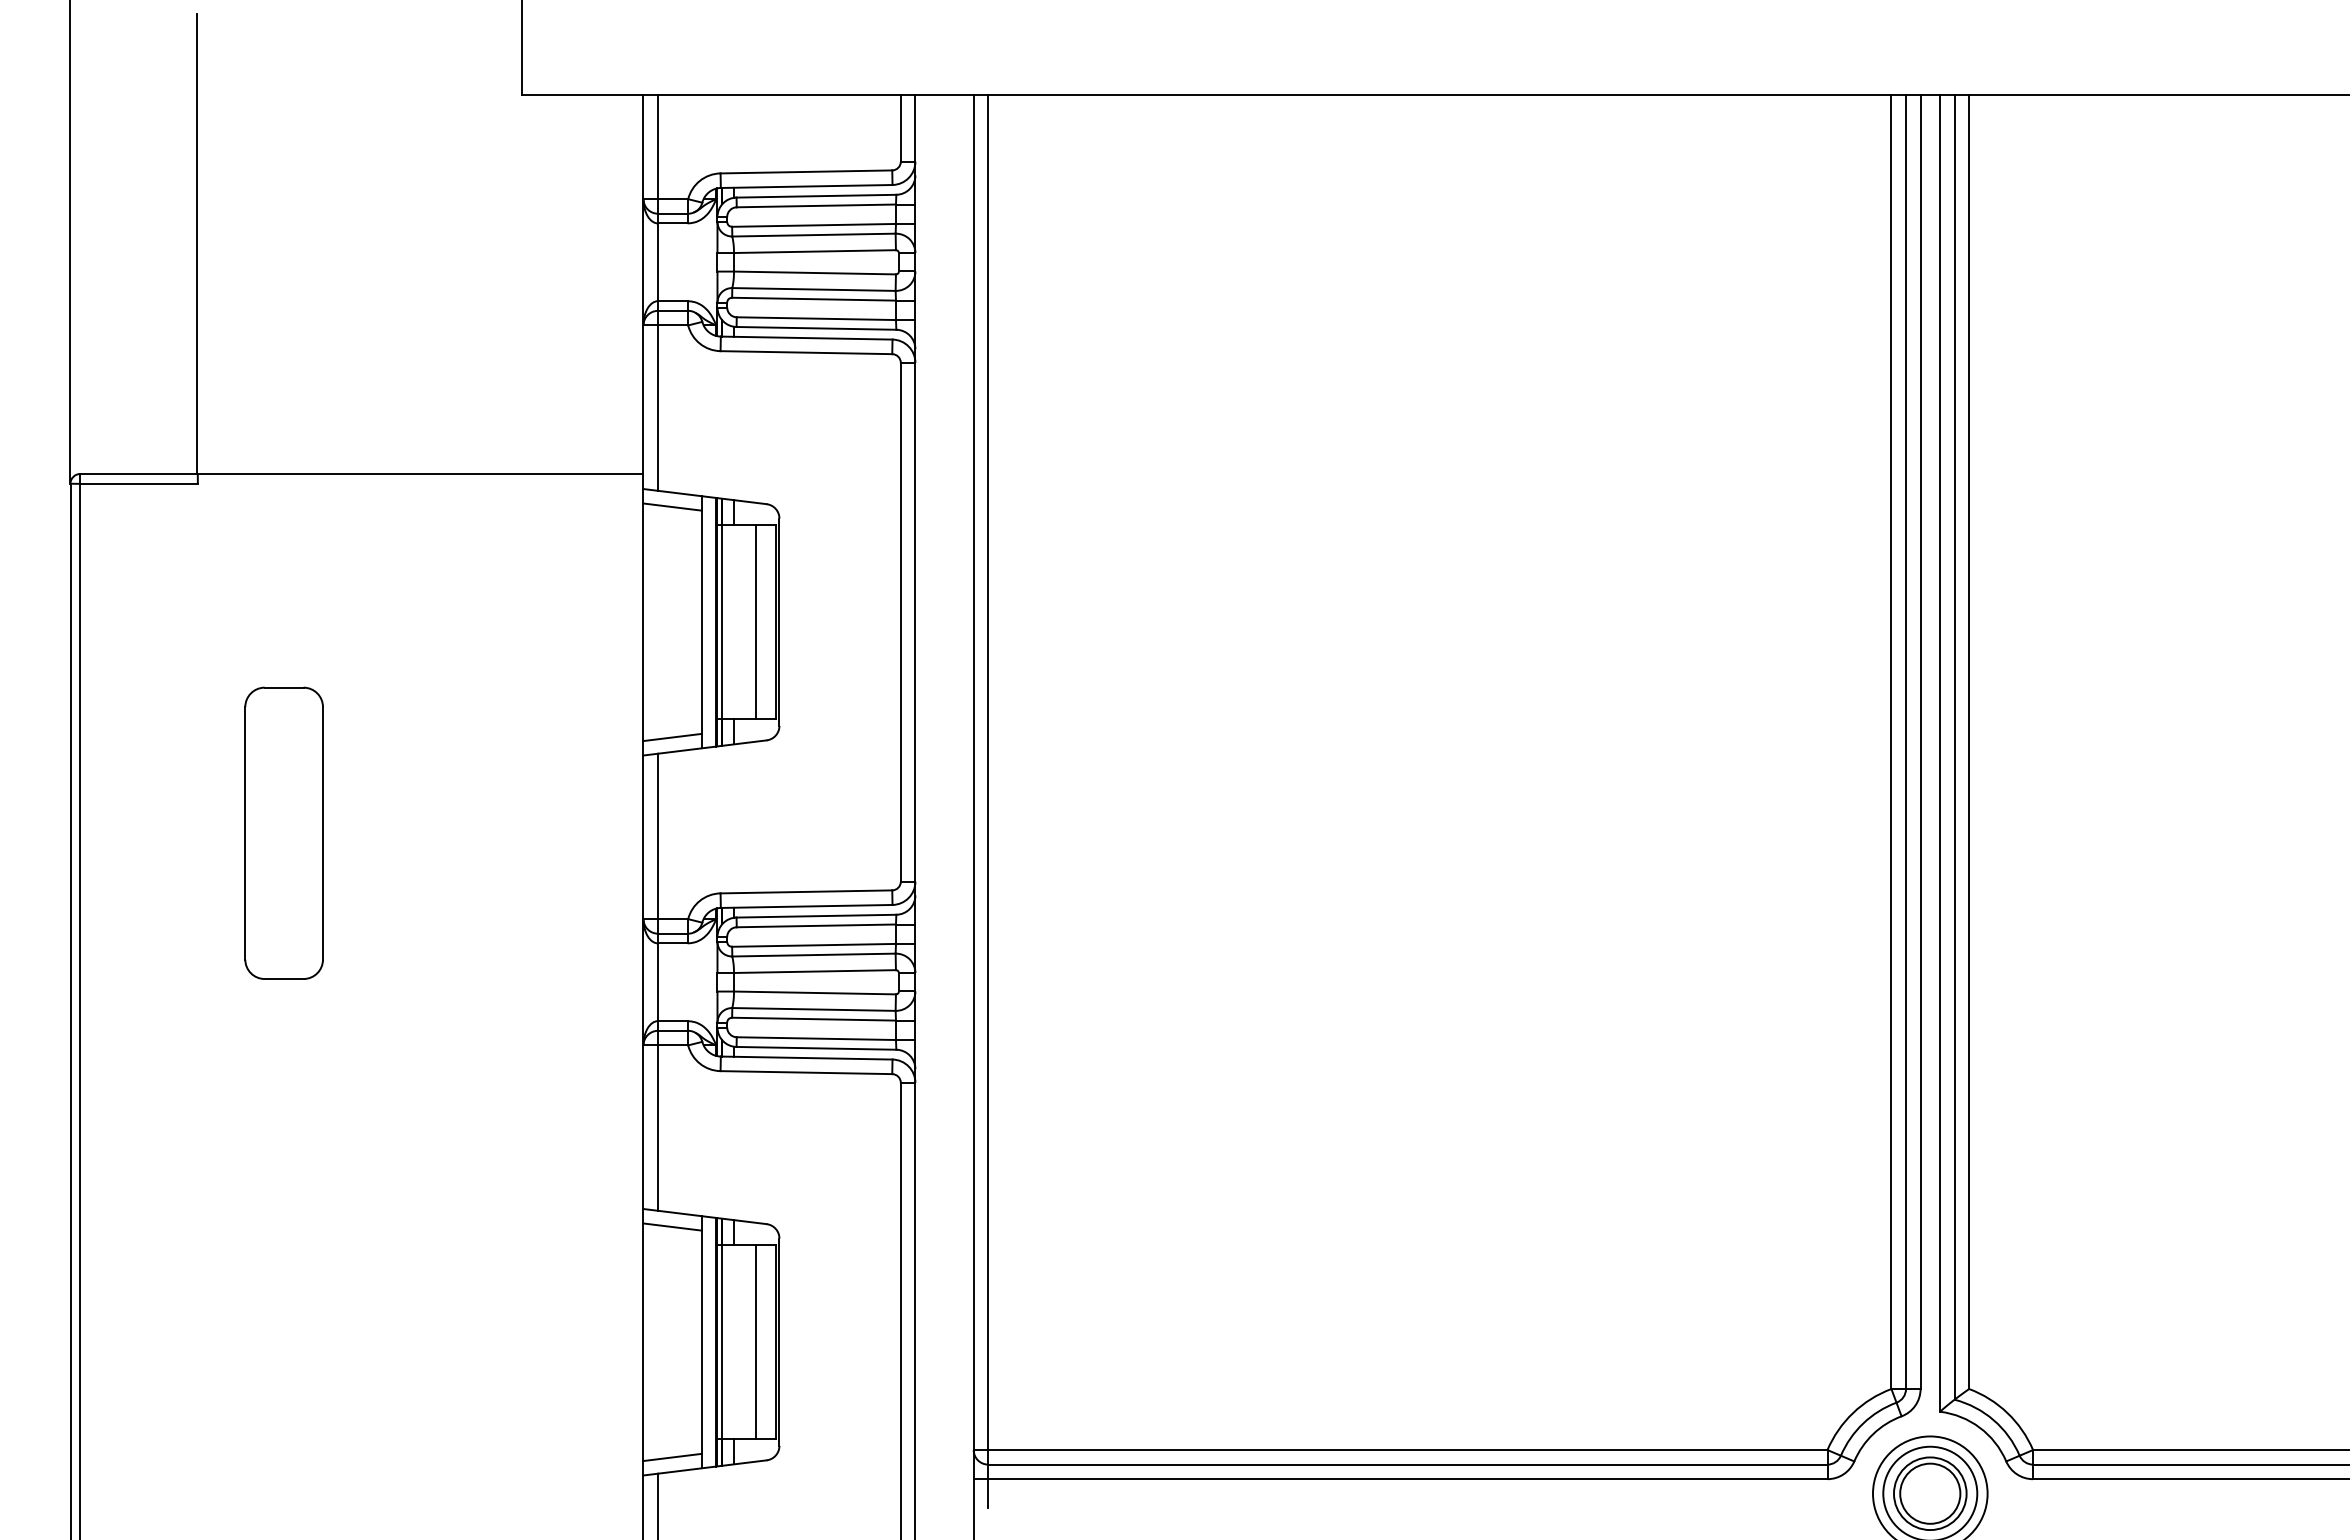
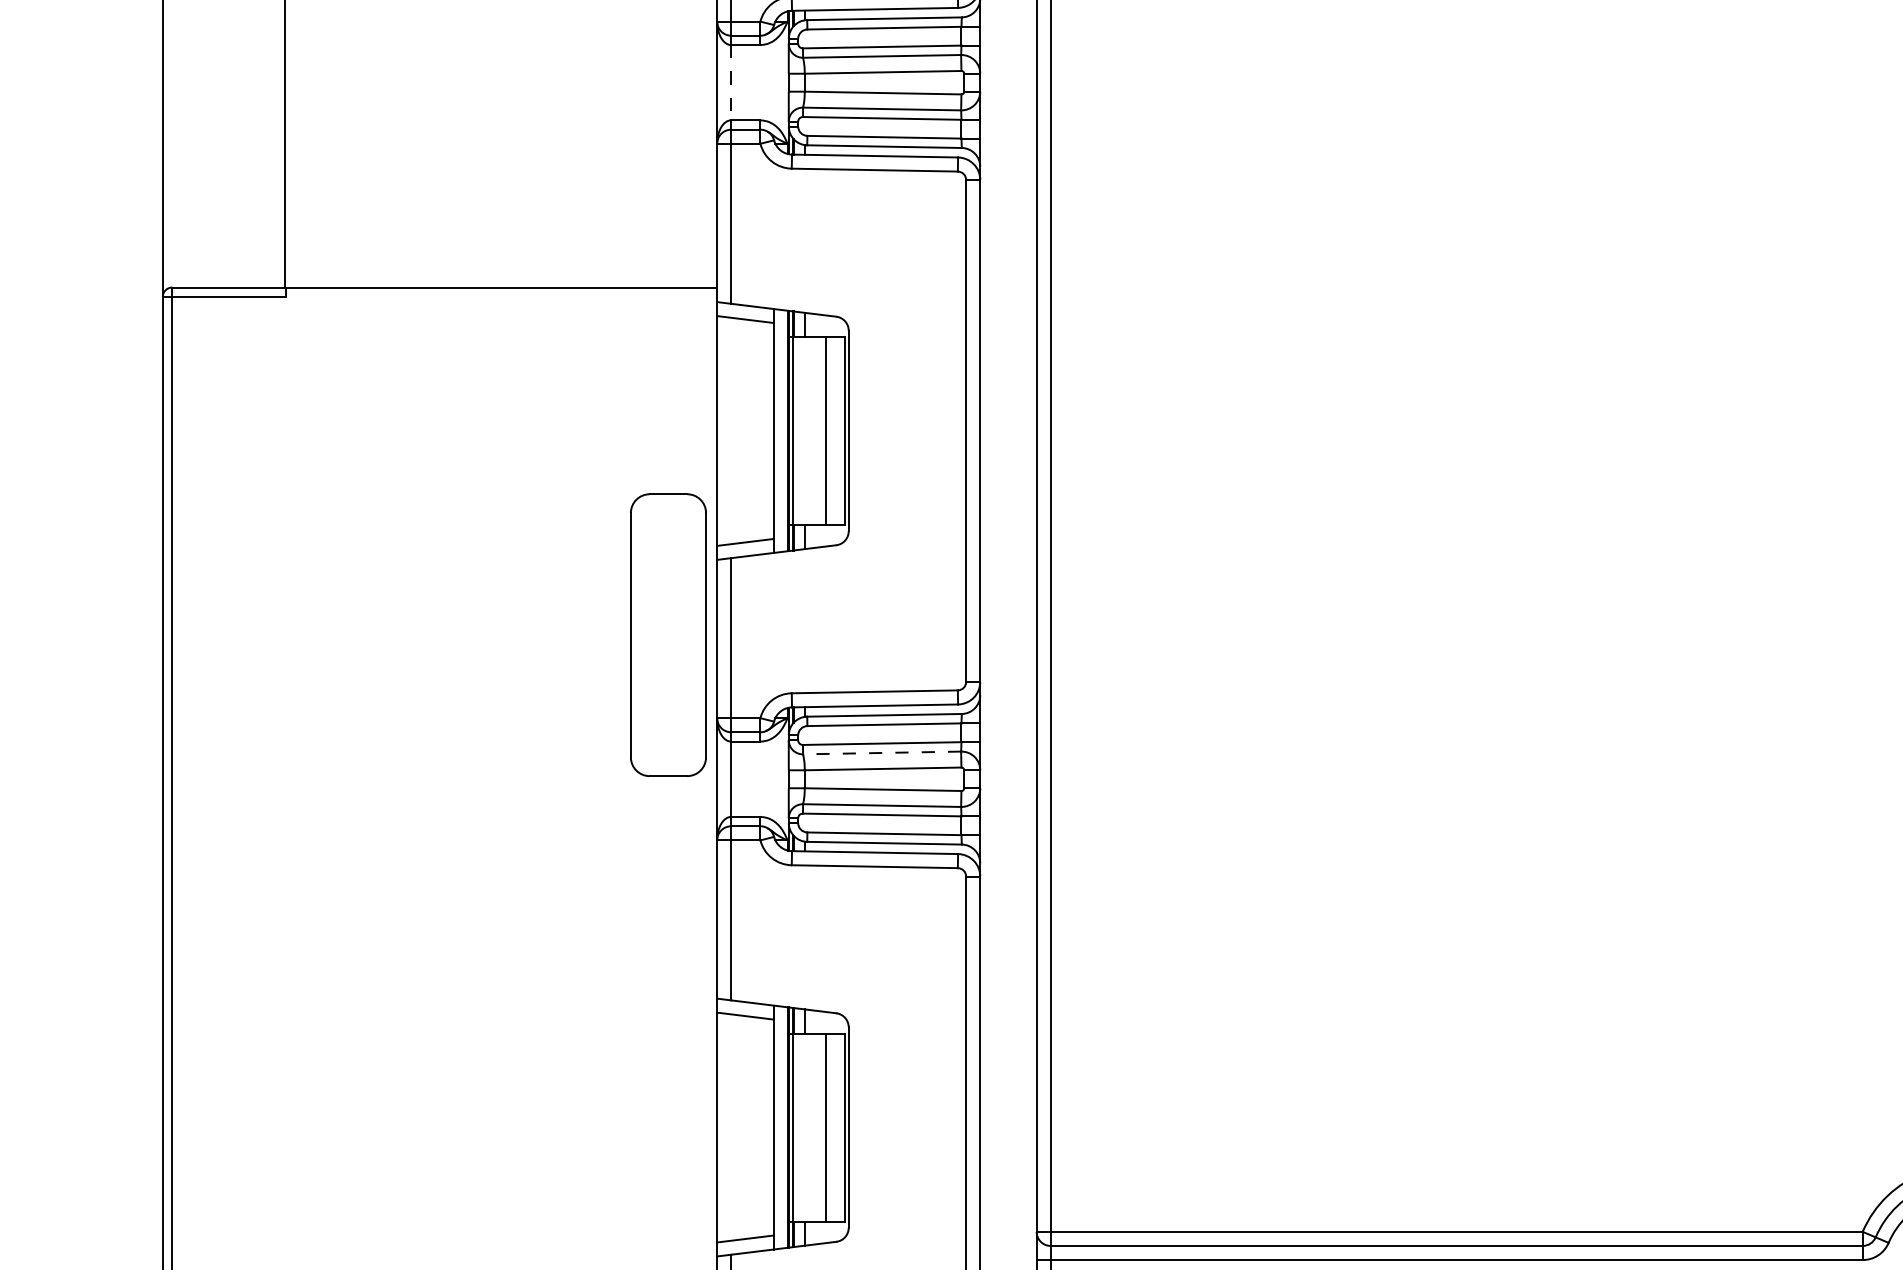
line: (658, 262) -> (731, 82), solid -> dashed
part: (283, 832) -> (667, 634), moved
line: (813, 955) -> (881, 753), solid -> dashed

